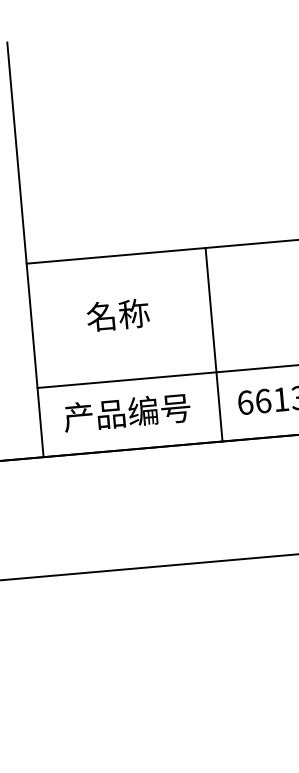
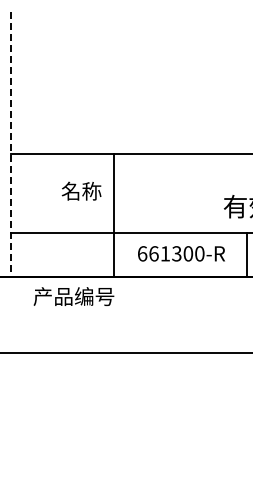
line: (25, 251) -> (11, 145), solid -> dashed
text: (117, 314) -> (81, 190), moved
line: (213, 345) -> (113, 215), moved
text: (126, 412) -> (73, 296), moved

